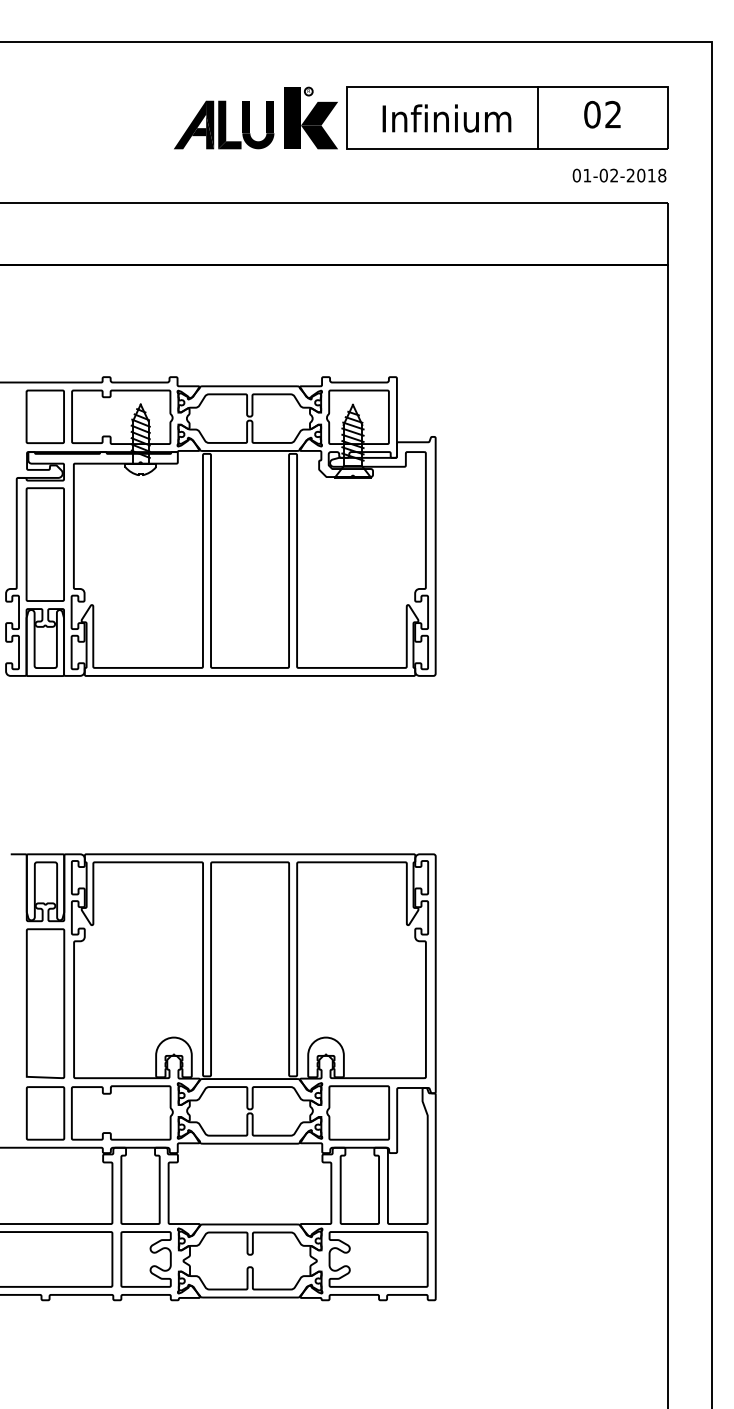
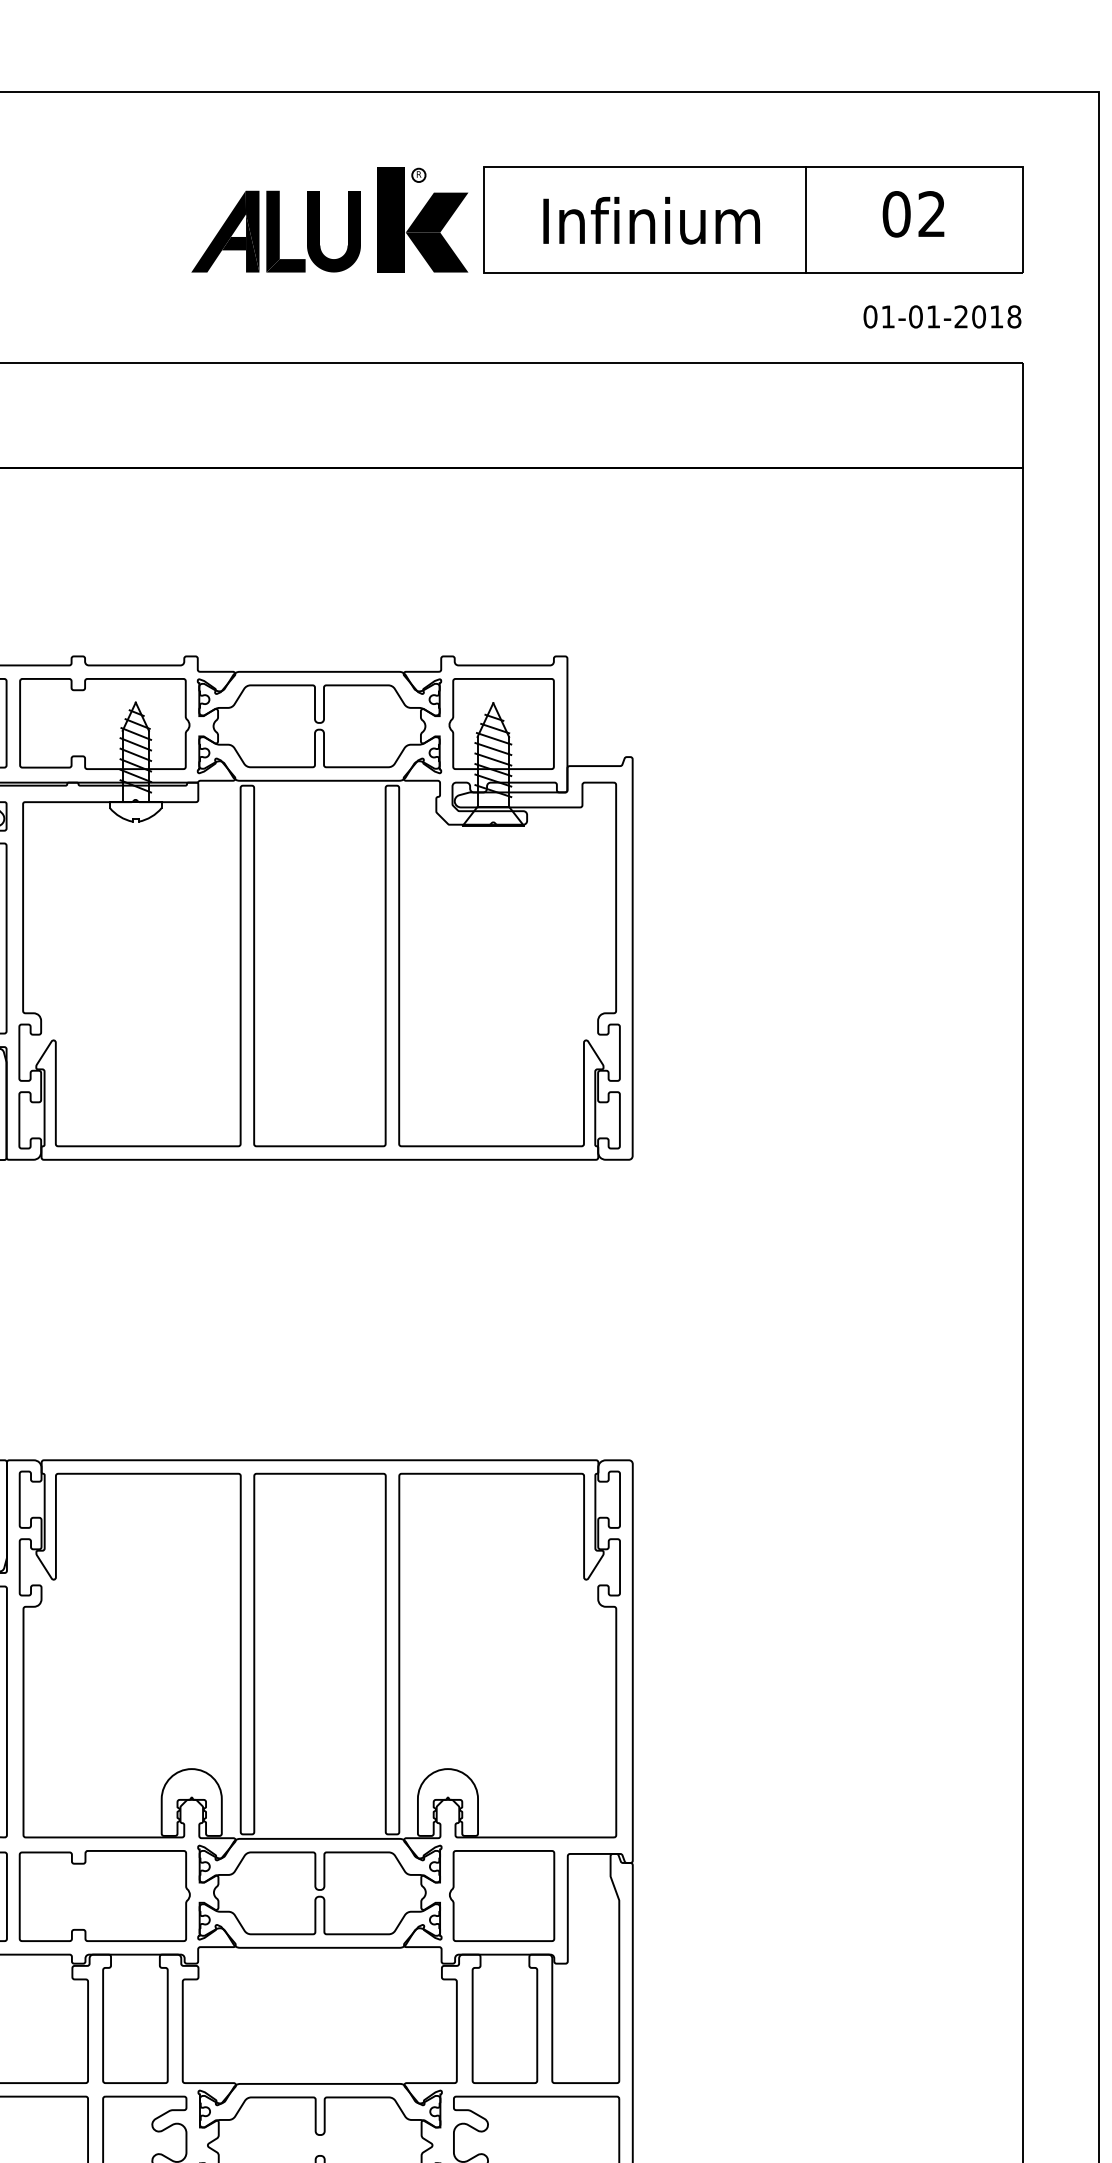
text: (613, 175) -> (932, 316), 01-02-2018 -> 01-01-2018

